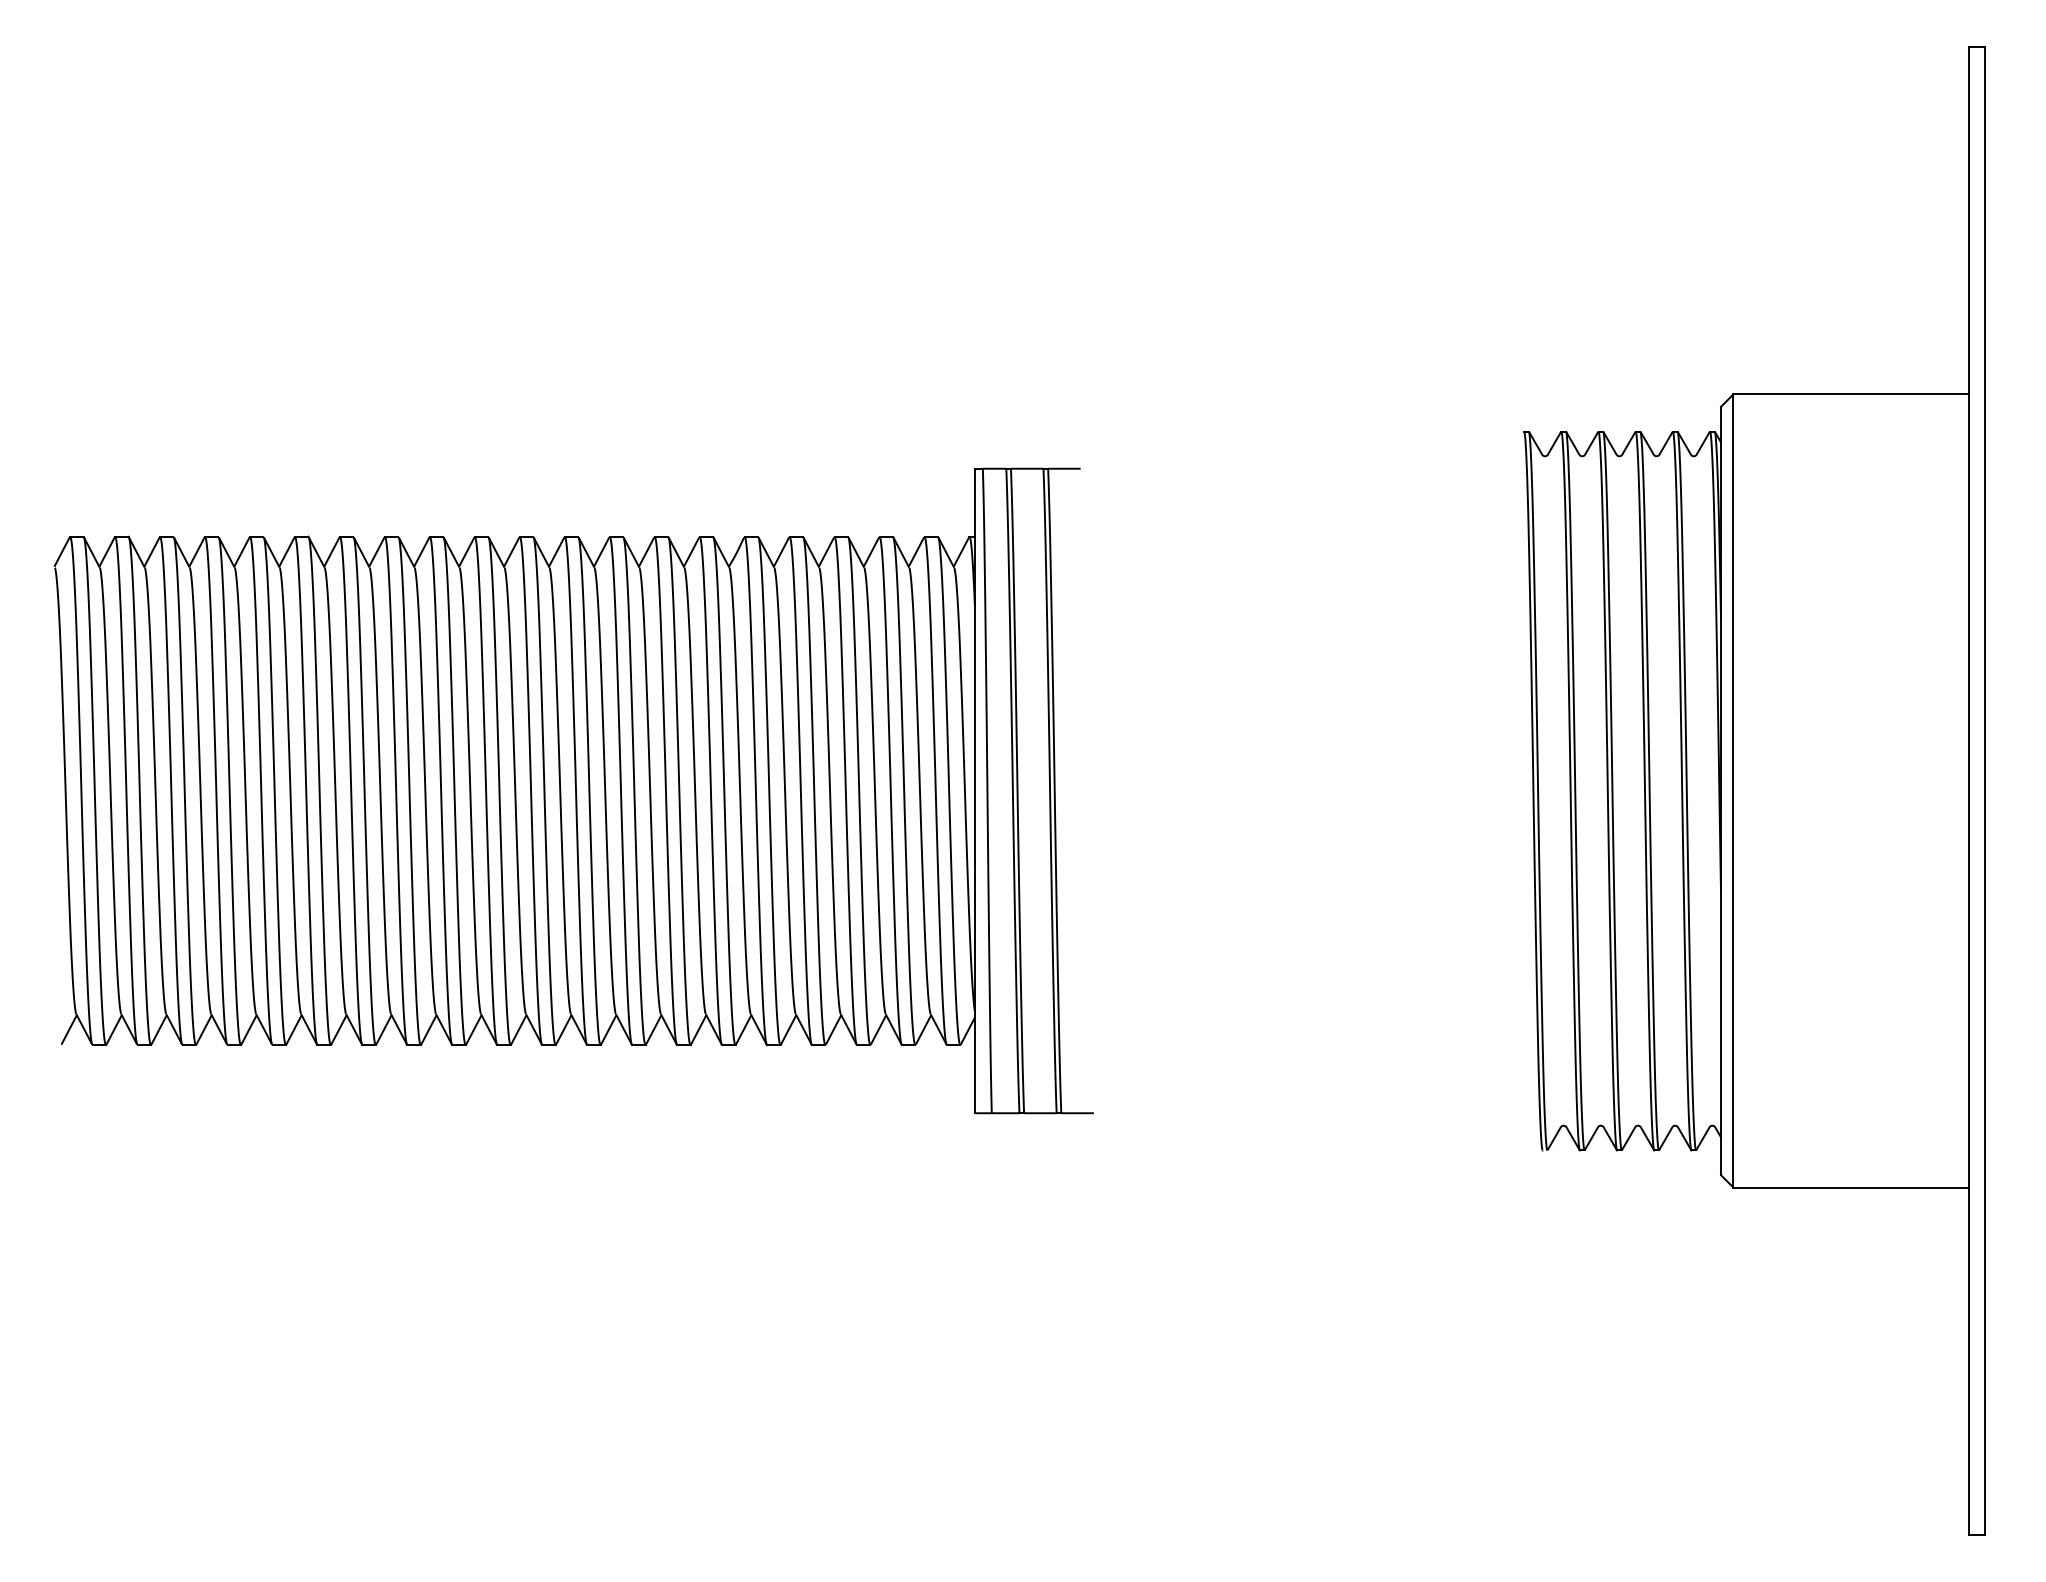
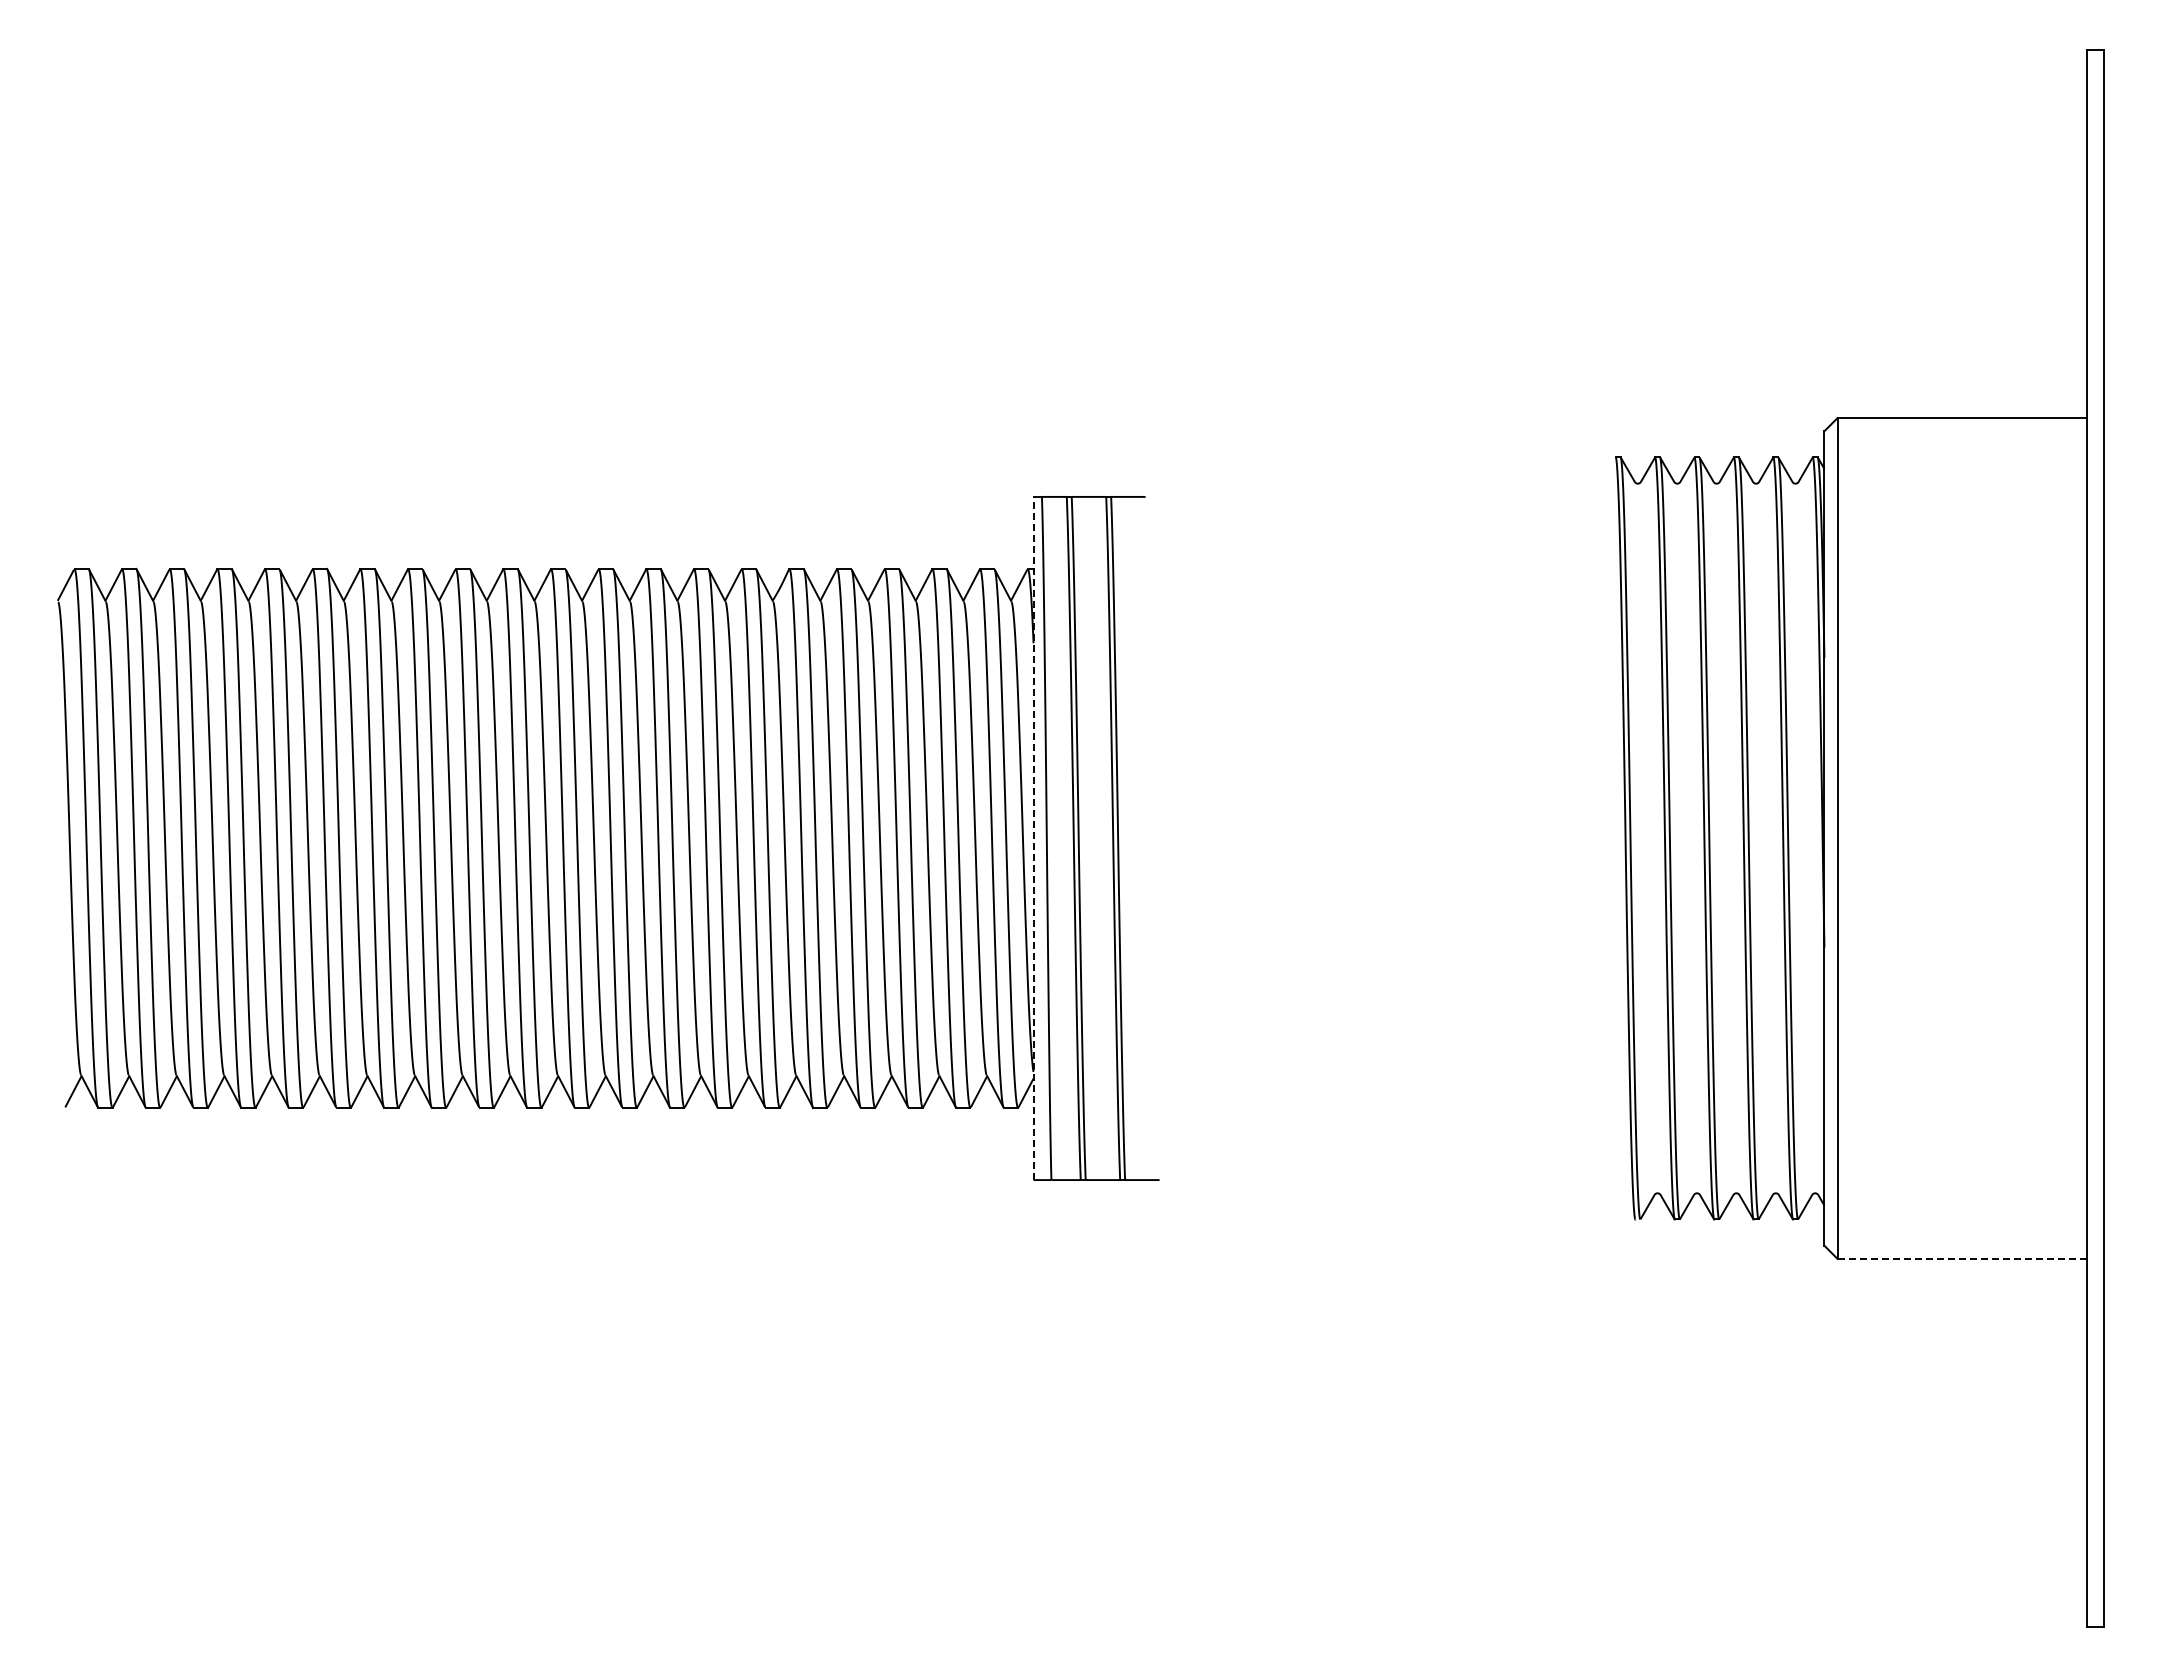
line: (974, 791) -> (1033, 838), solid -> dashed
line: (1851, 1187) -> (1962, 1258), solid -> dashed

